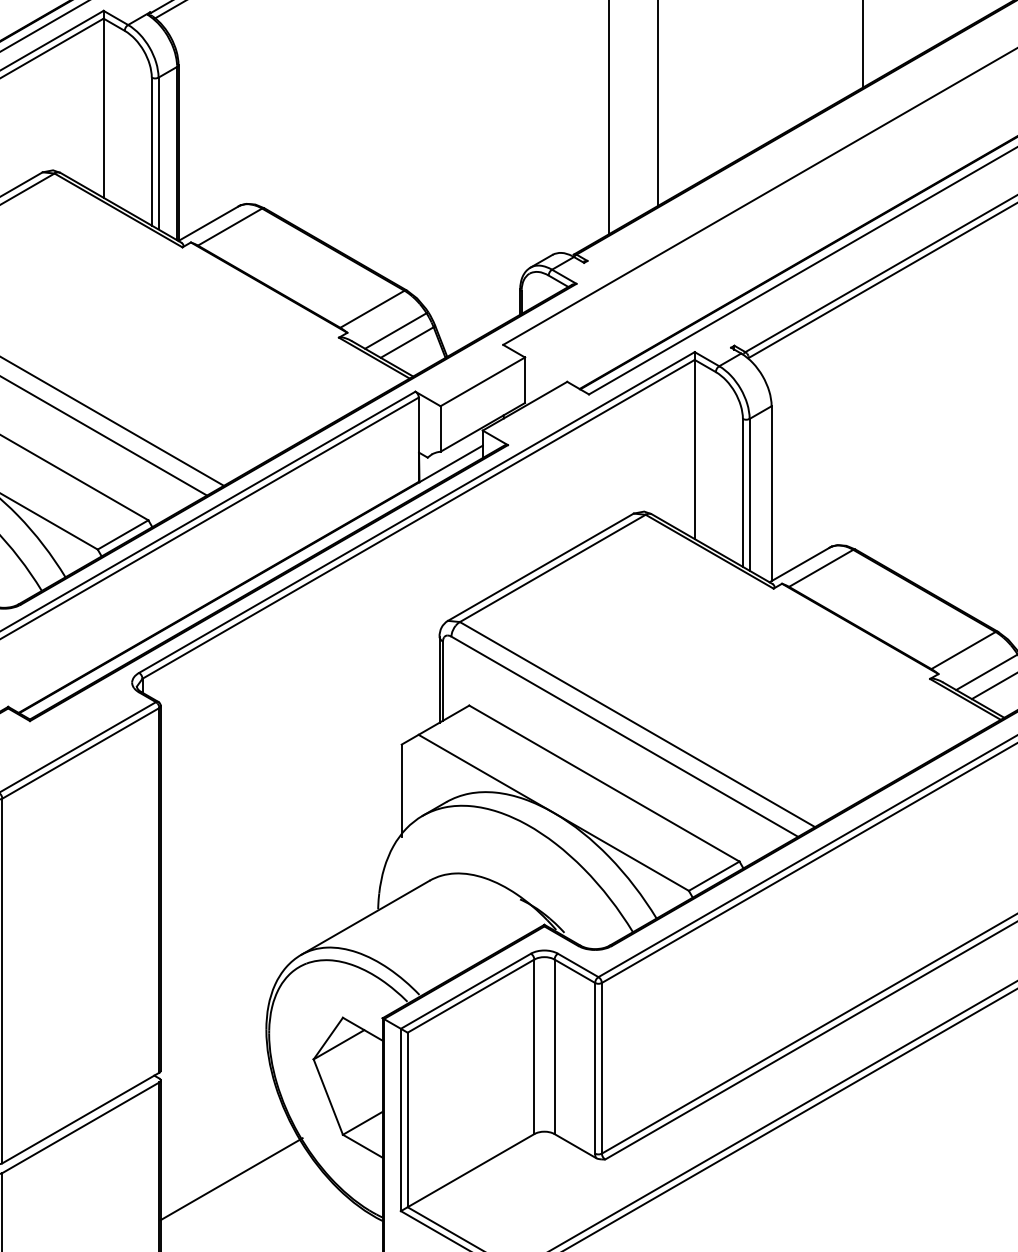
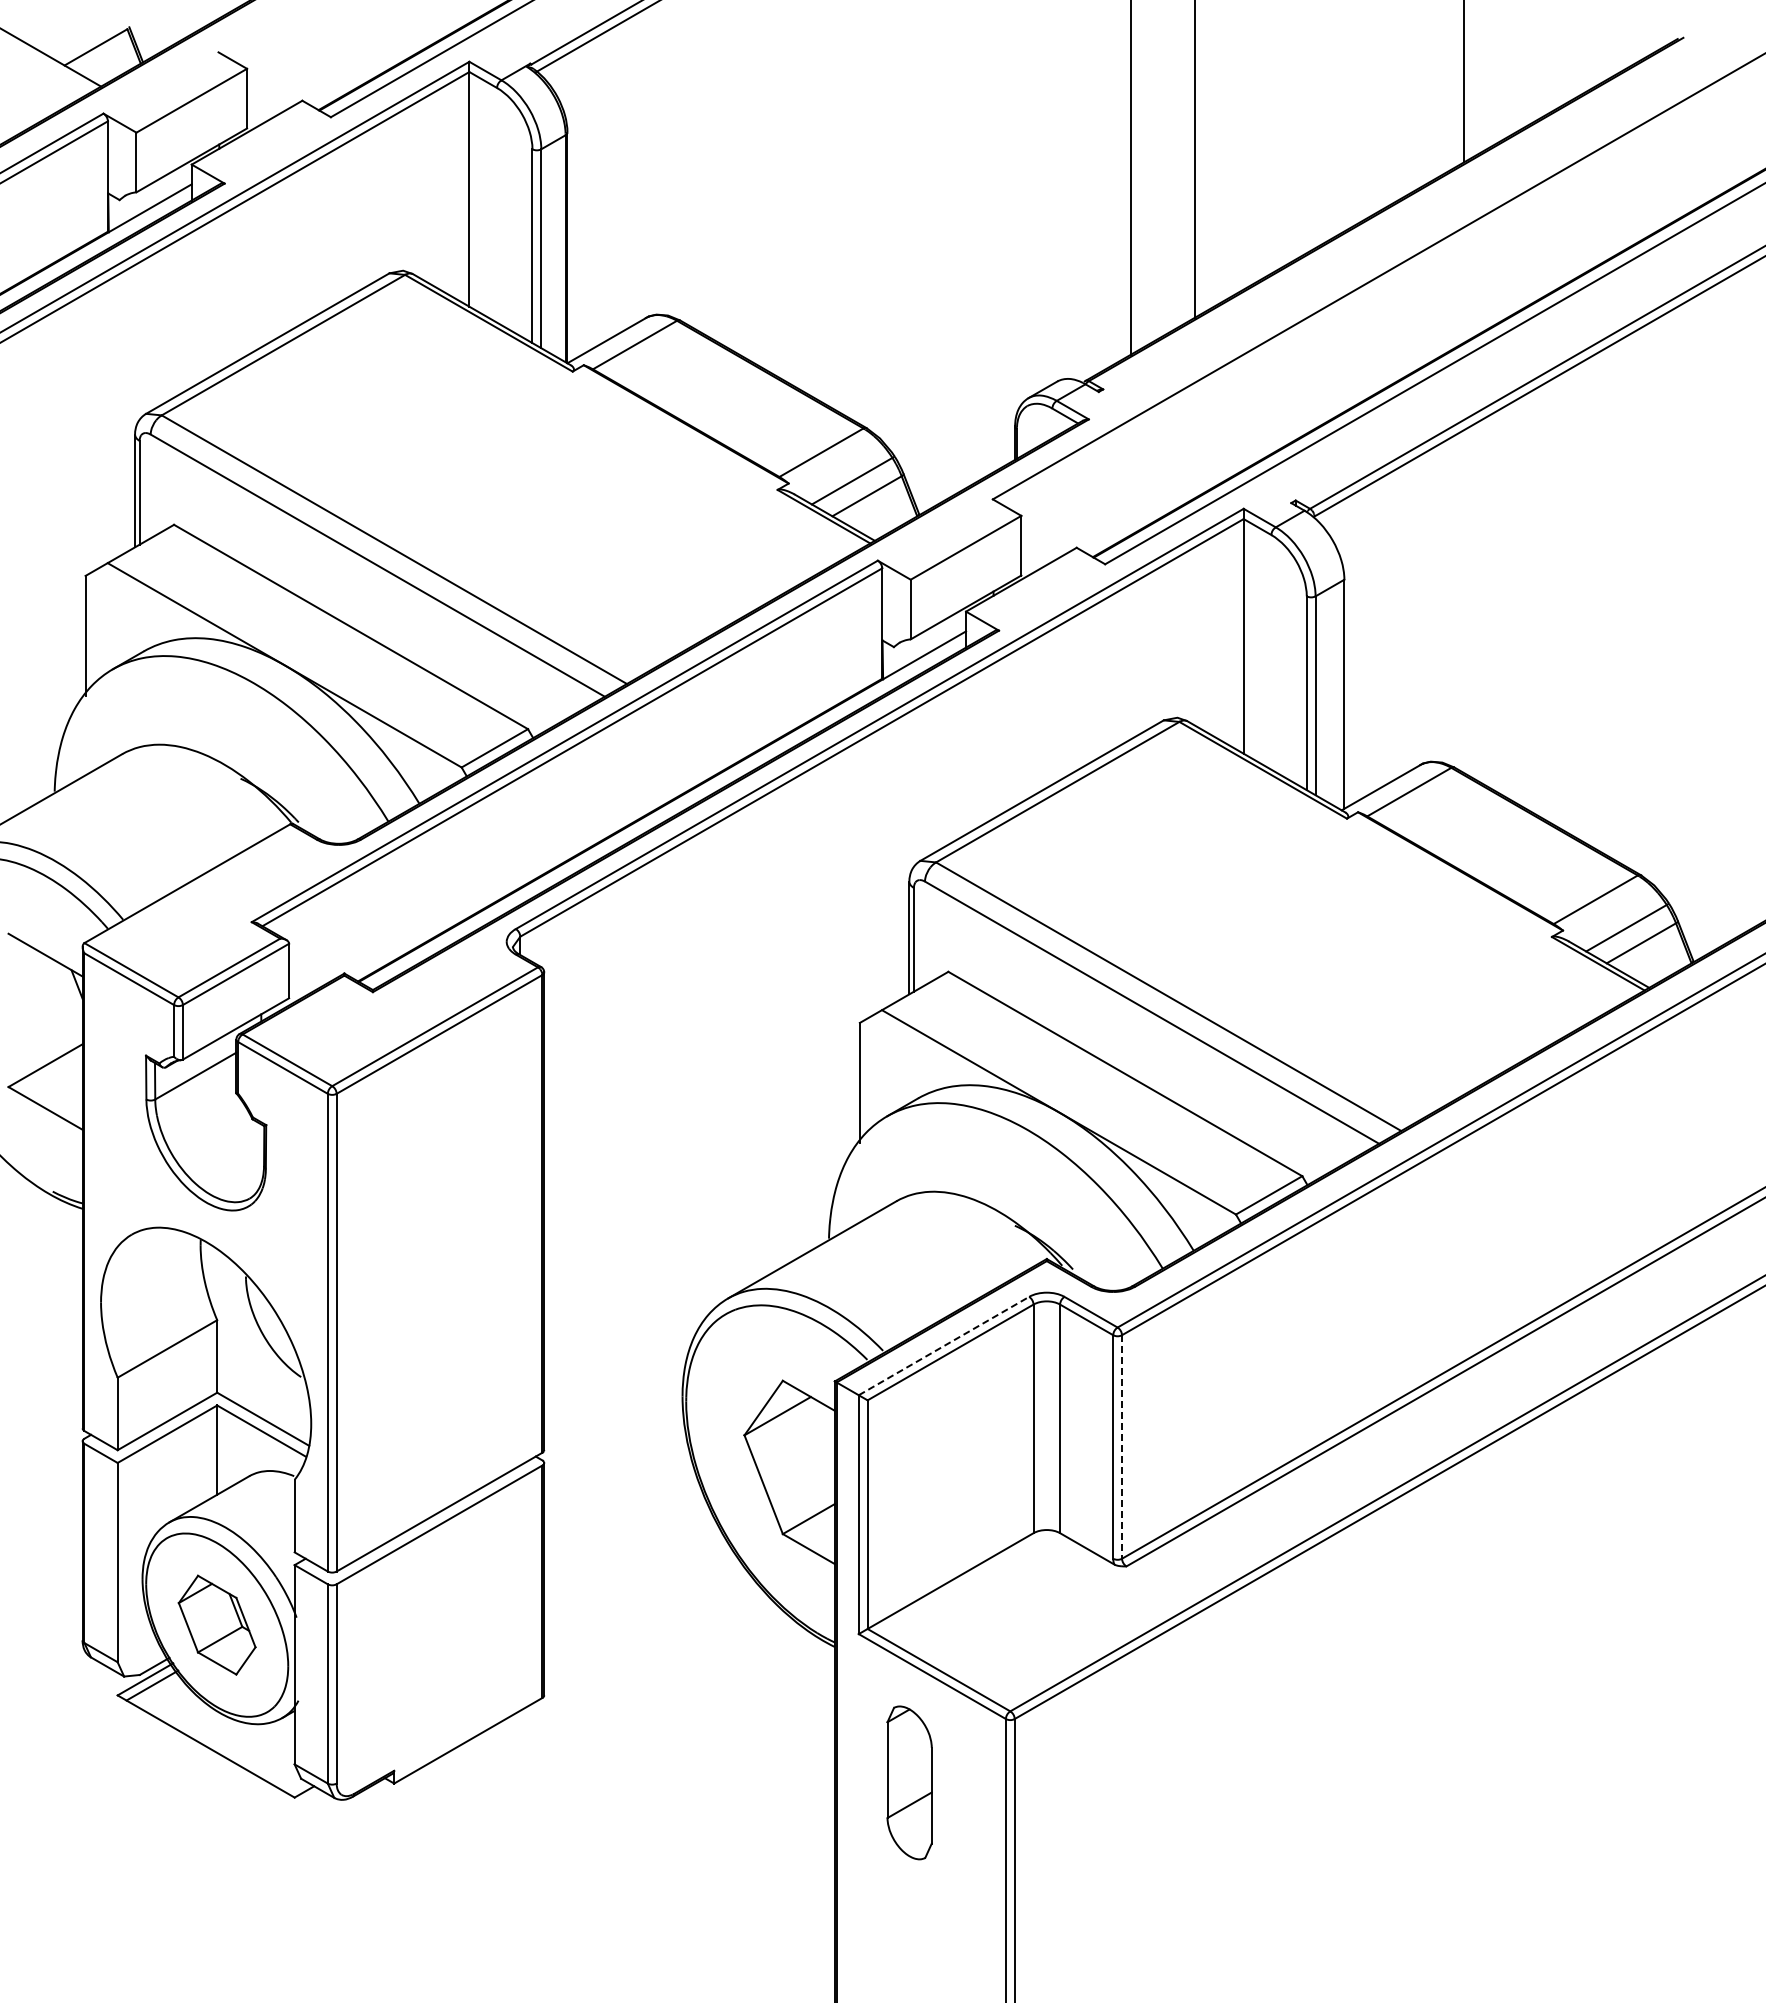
line: (466, 990) -> (944, 1345), solid -> dashed
line: (602, 1067) -> (1122, 1446), solid -> dashed
line: (231, 1178) -> (637, 1591), removed

